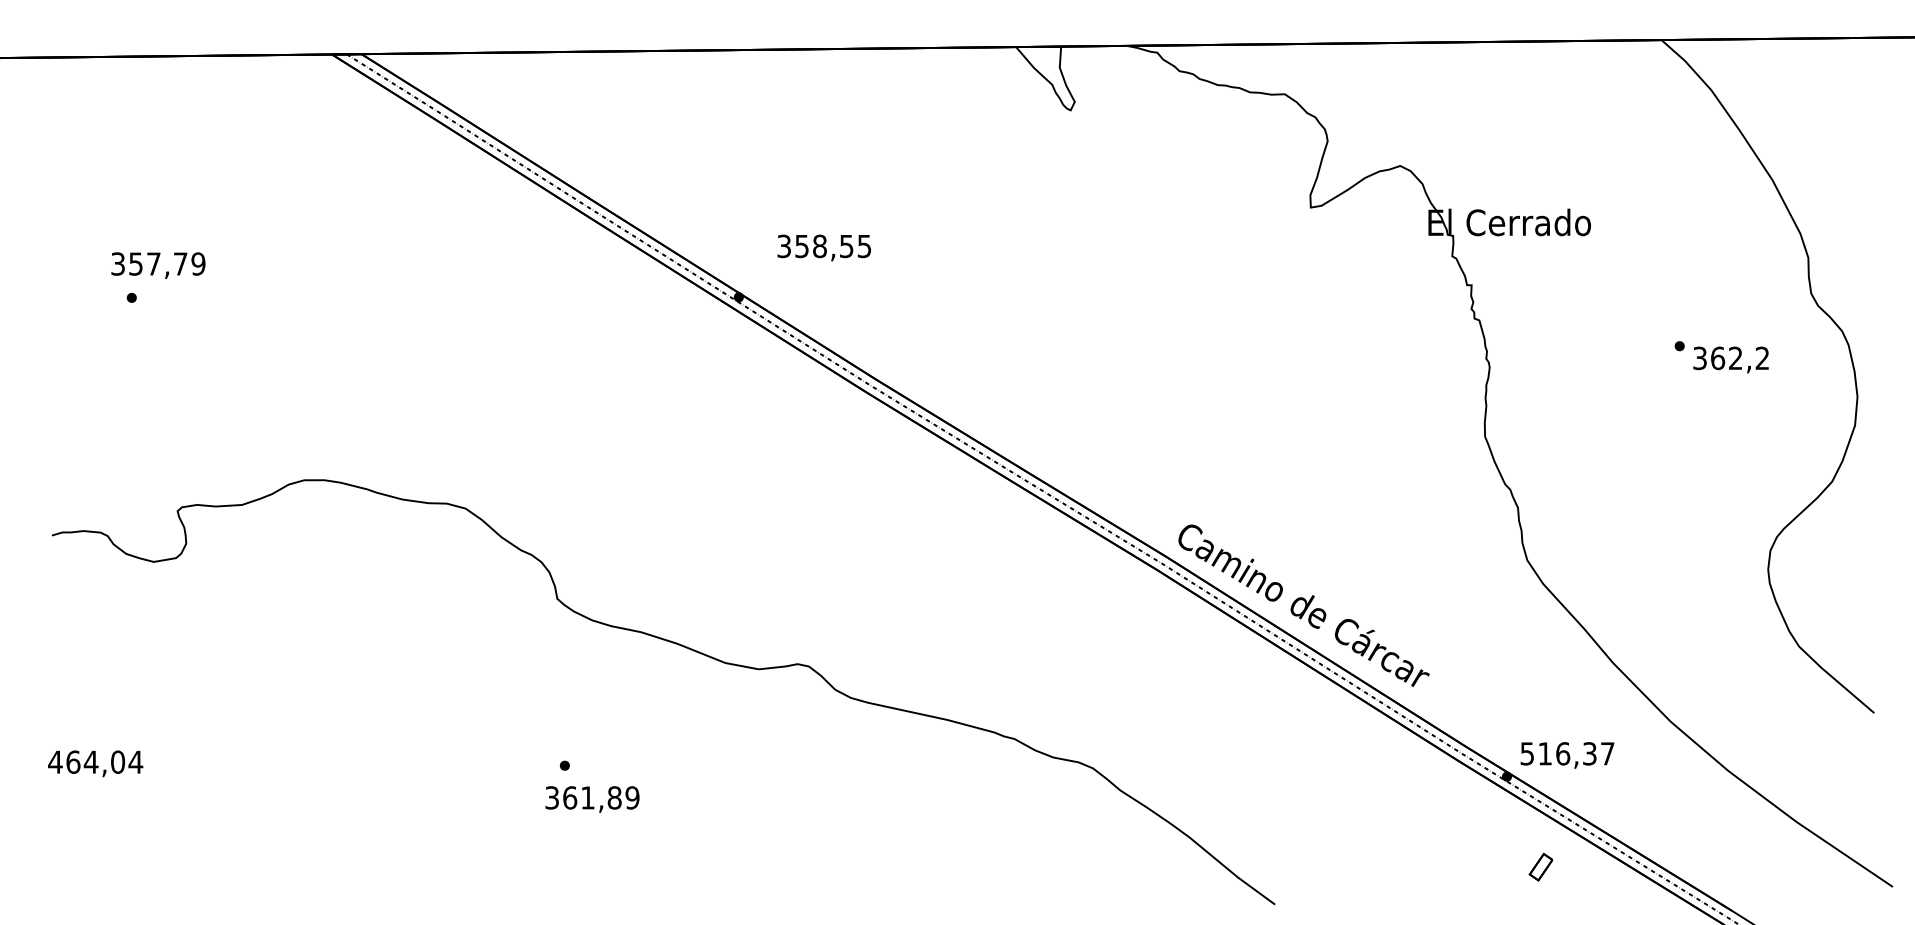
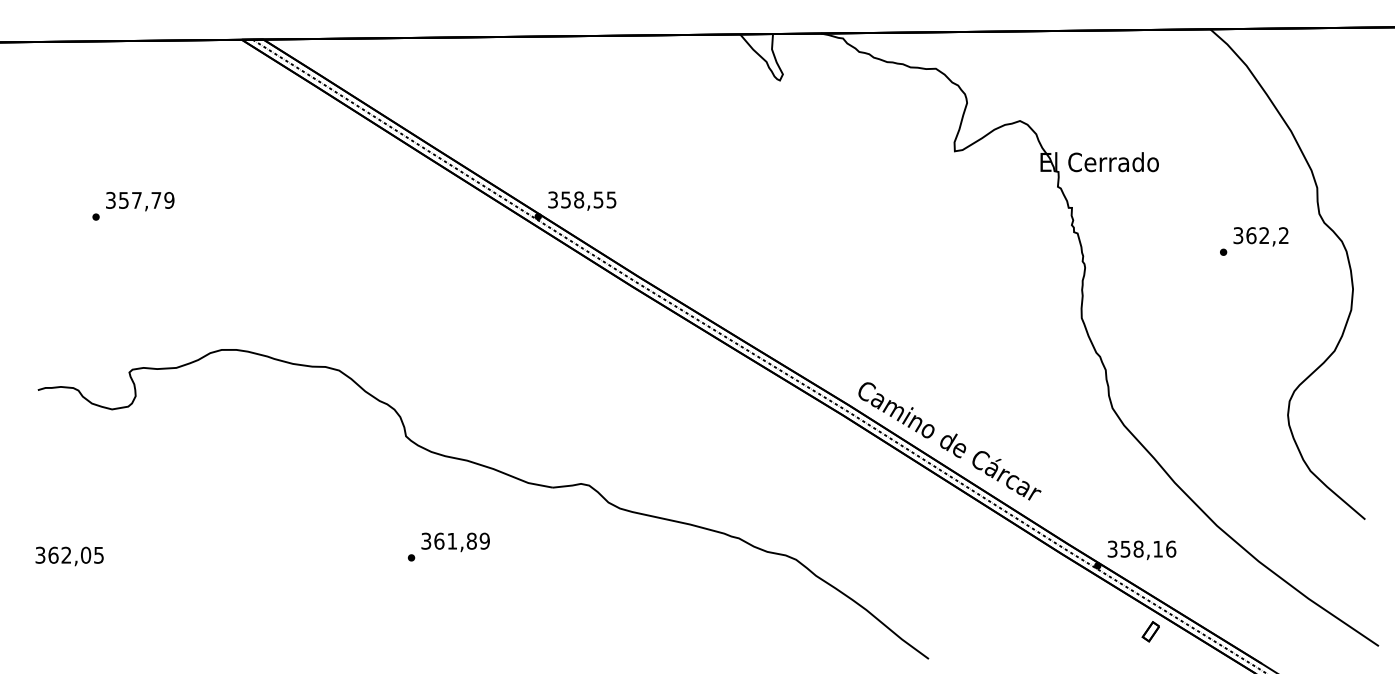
text: (823, 247) -> (581, 200), moved
text: (158, 265) -> (140, 201), moved
text: (1730, 359) -> (1260, 236), moved
text: (1567, 753) -> (1141, 548), 516,37 -> 358,16
text: (95, 761) -> (69, 554), 464,04 -> 362,05
text: (592, 799) -> (455, 542), moved
part: (1540, 866) -> (1150, 631), moved

